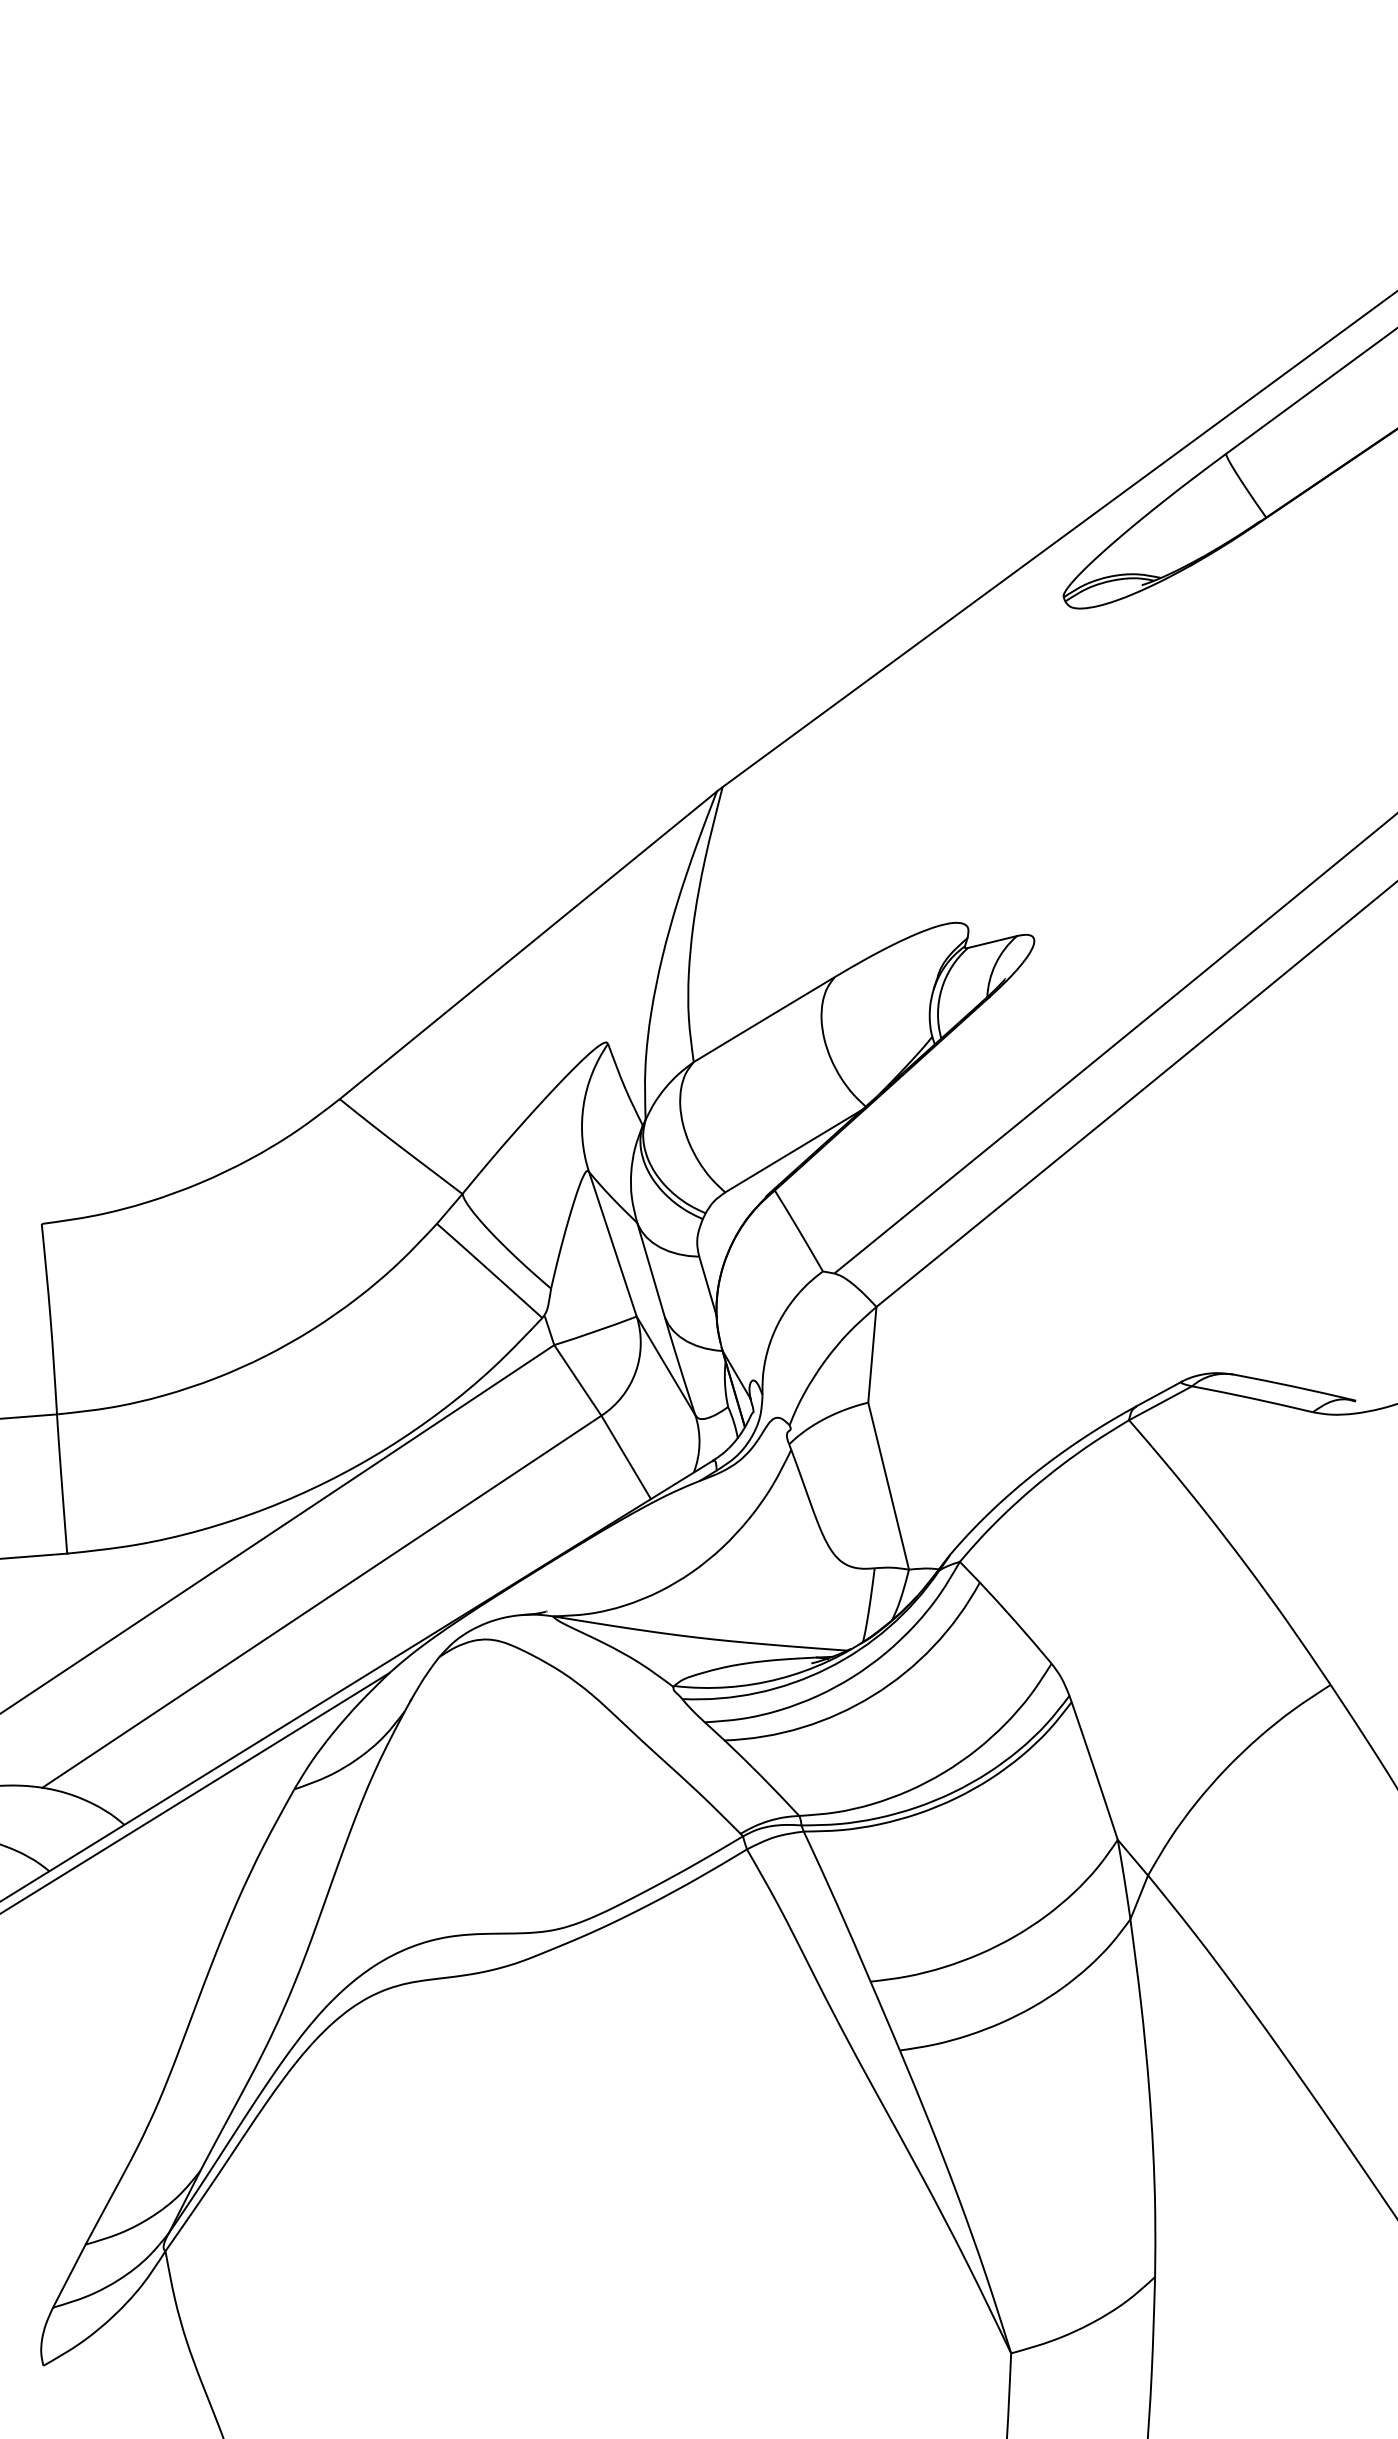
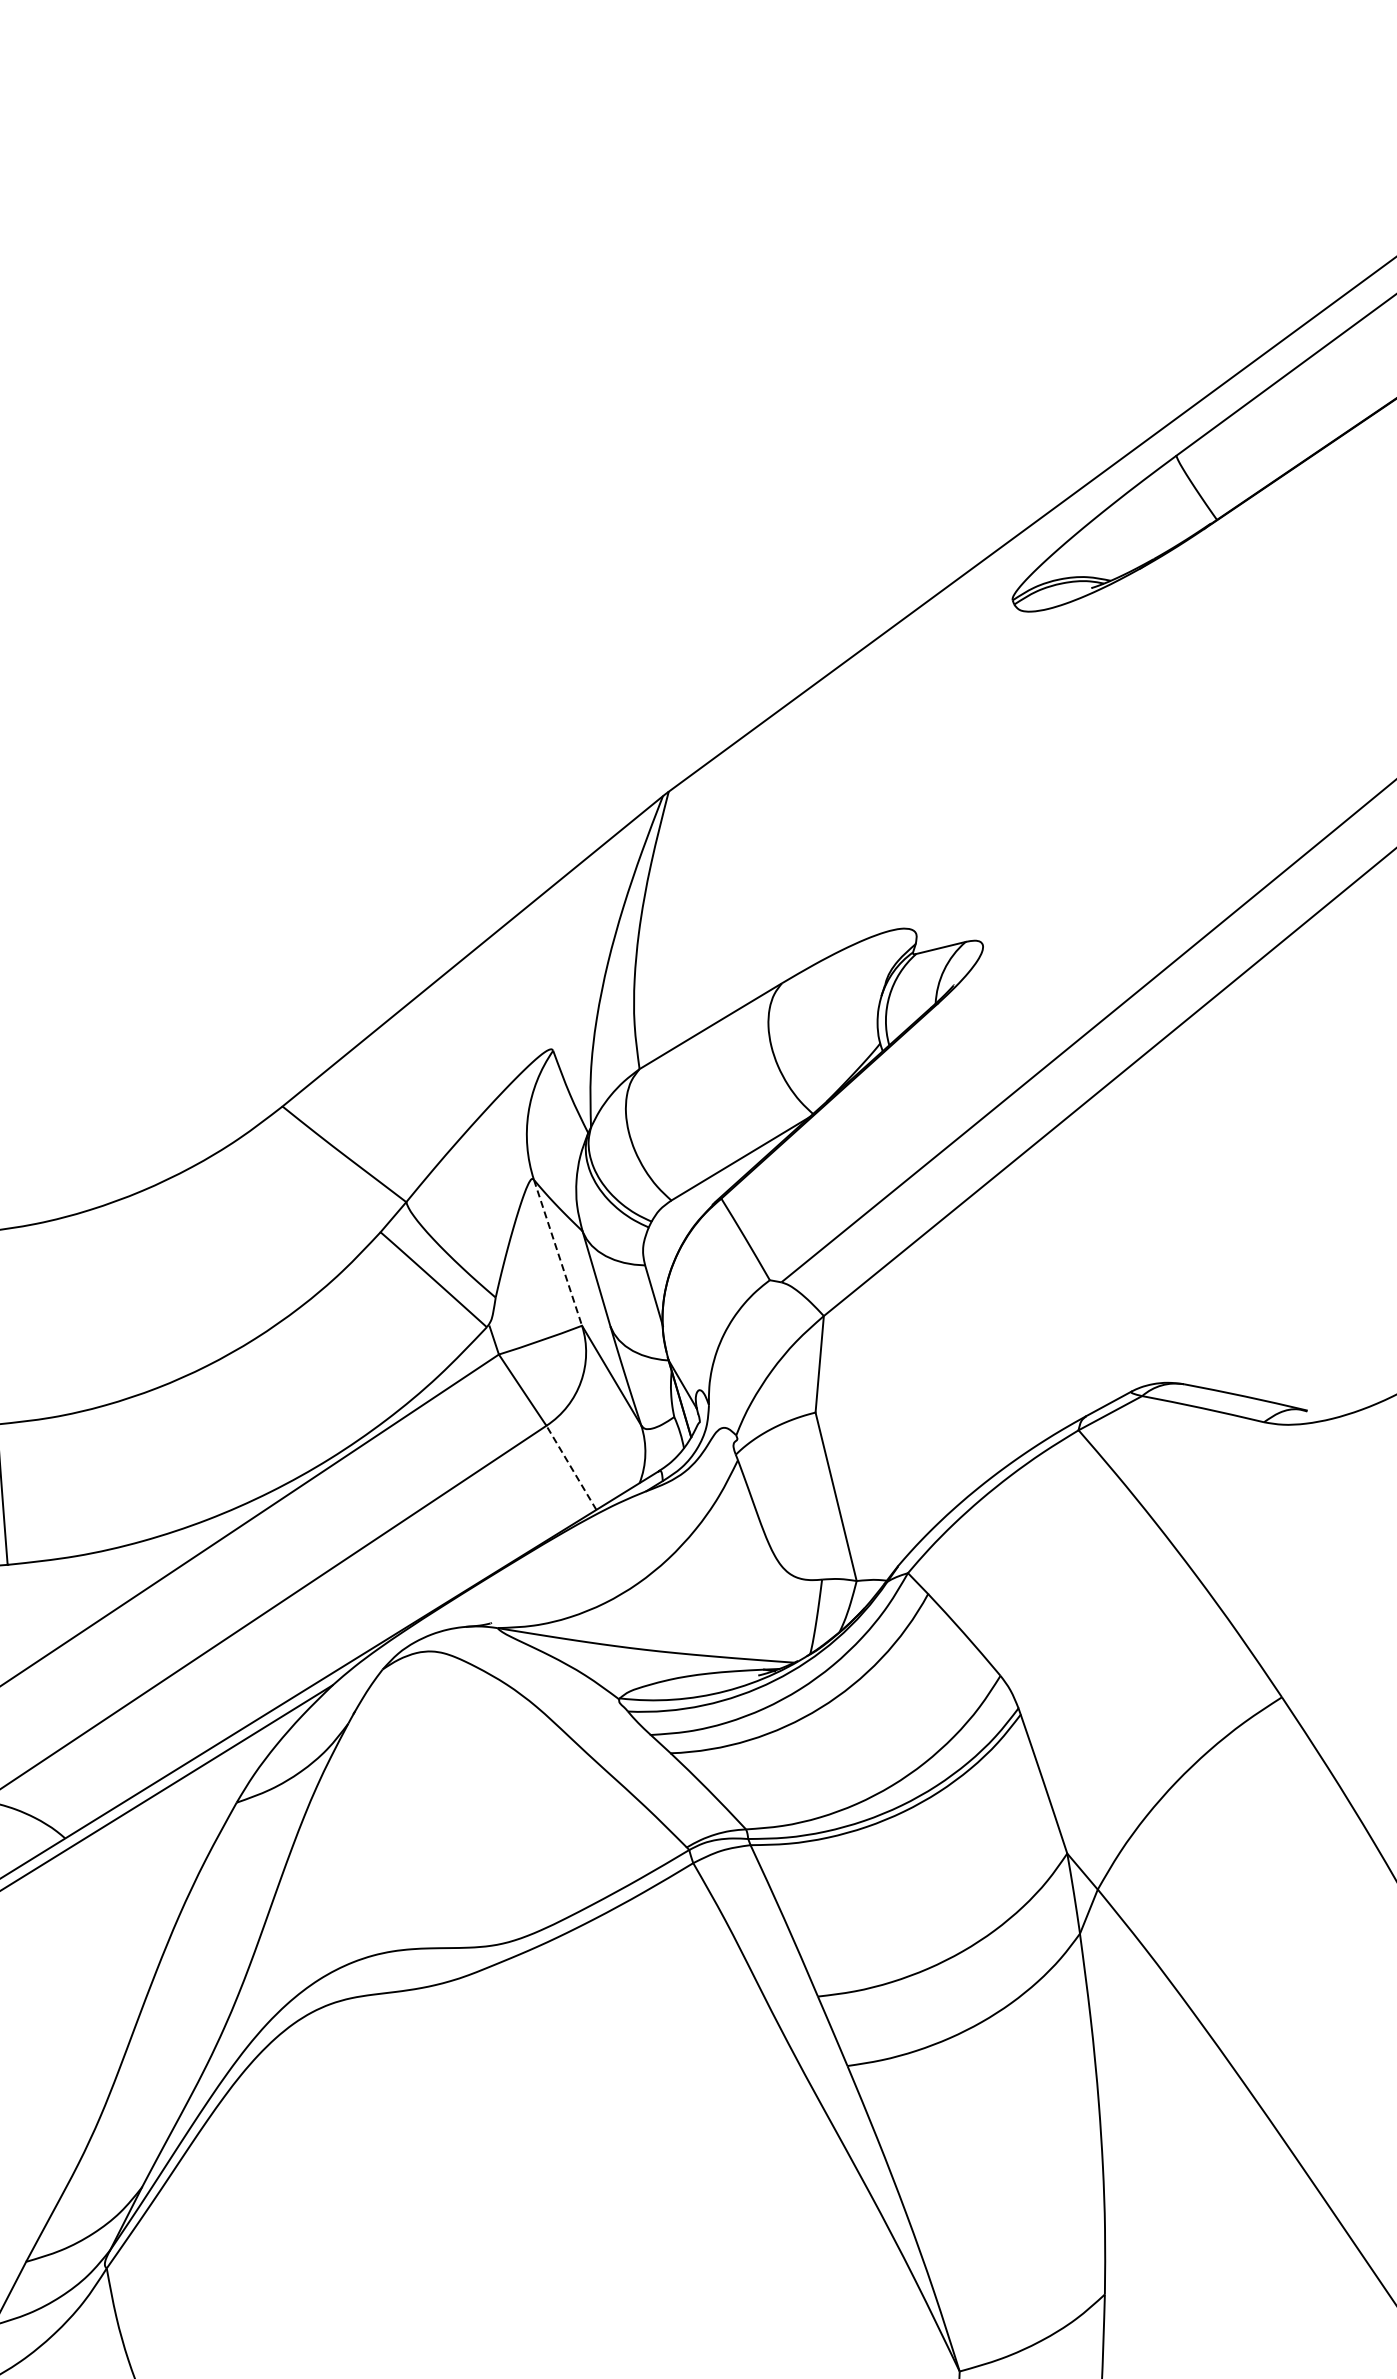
line: (613, 1244) -> (558, 1253), solid -> dashed
line: (625, 1457) -> (570, 1467), solid -> dashed

